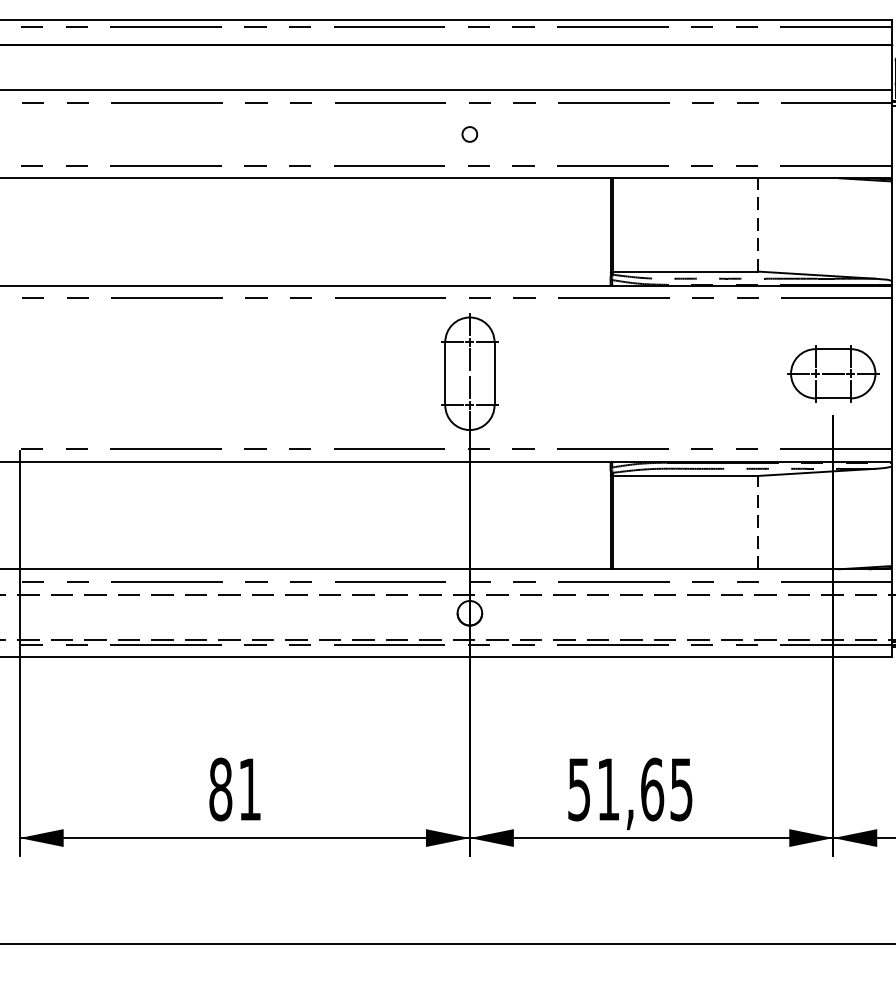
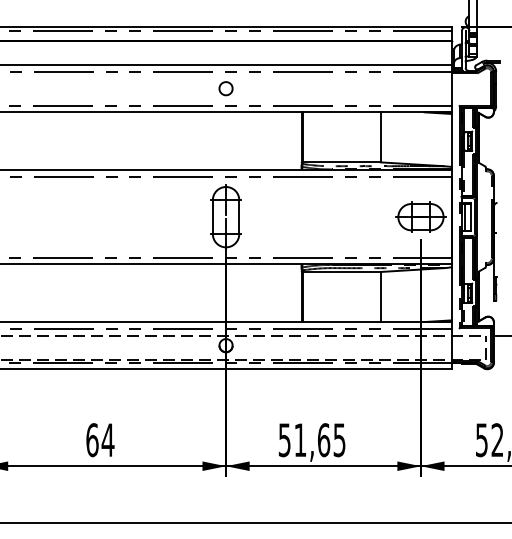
part: (468, 133) -> (225, 88), size x1.67
line: (757, 223) -> (380, 136), dashed -> solid
line: (757, 521) -> (380, 296), dashed -> solid
text: (235, 790) -> (100, 440), 81 -> 64

